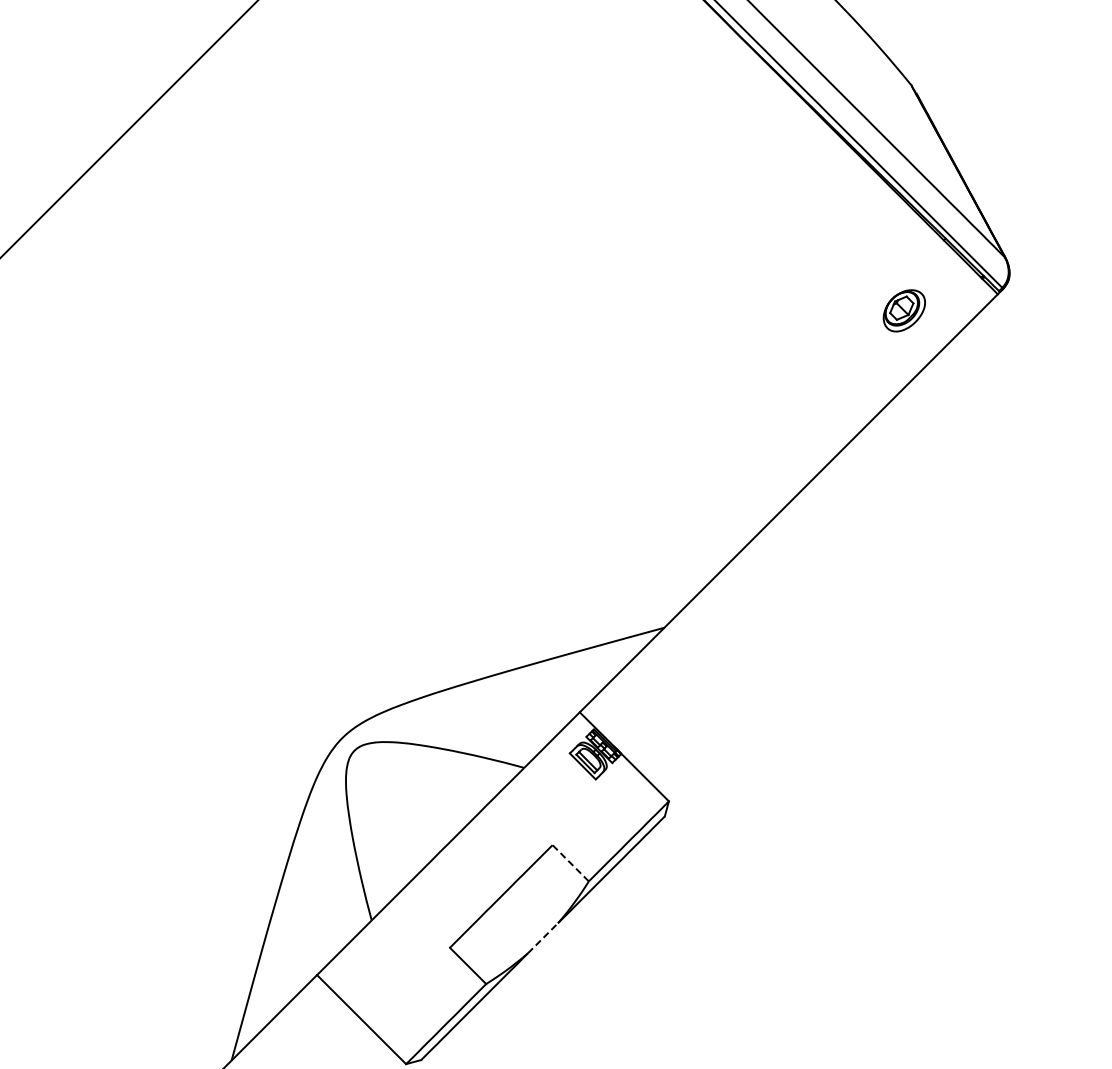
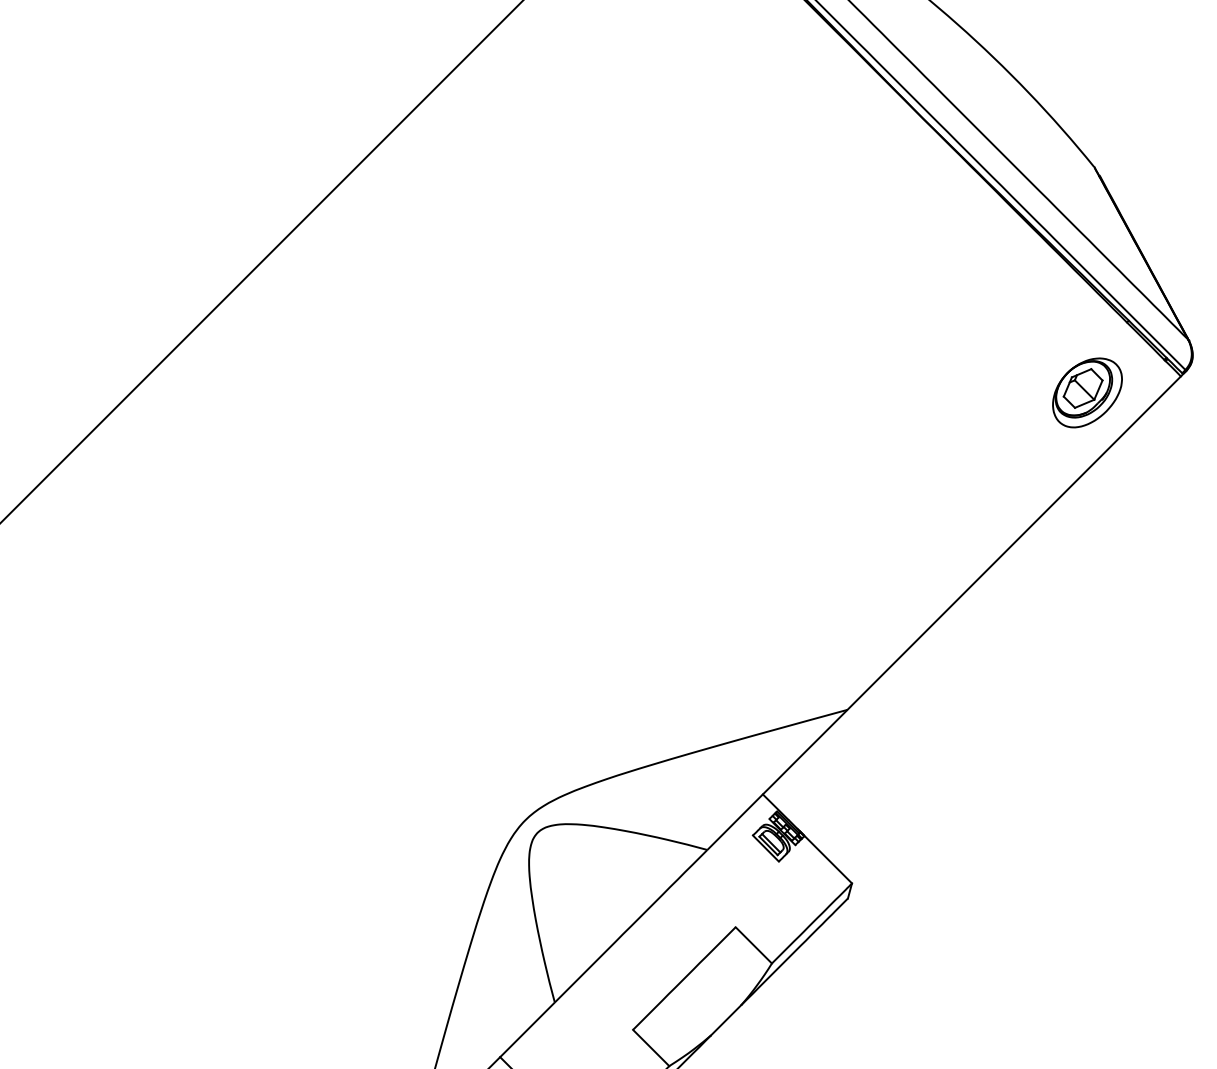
part: (904, 310) -> (1087, 392), size x1.67
line: (570, 863) -> (753, 945), dashed -> solid
line: (543, 937) -> (726, 1019), dashed -> solid

